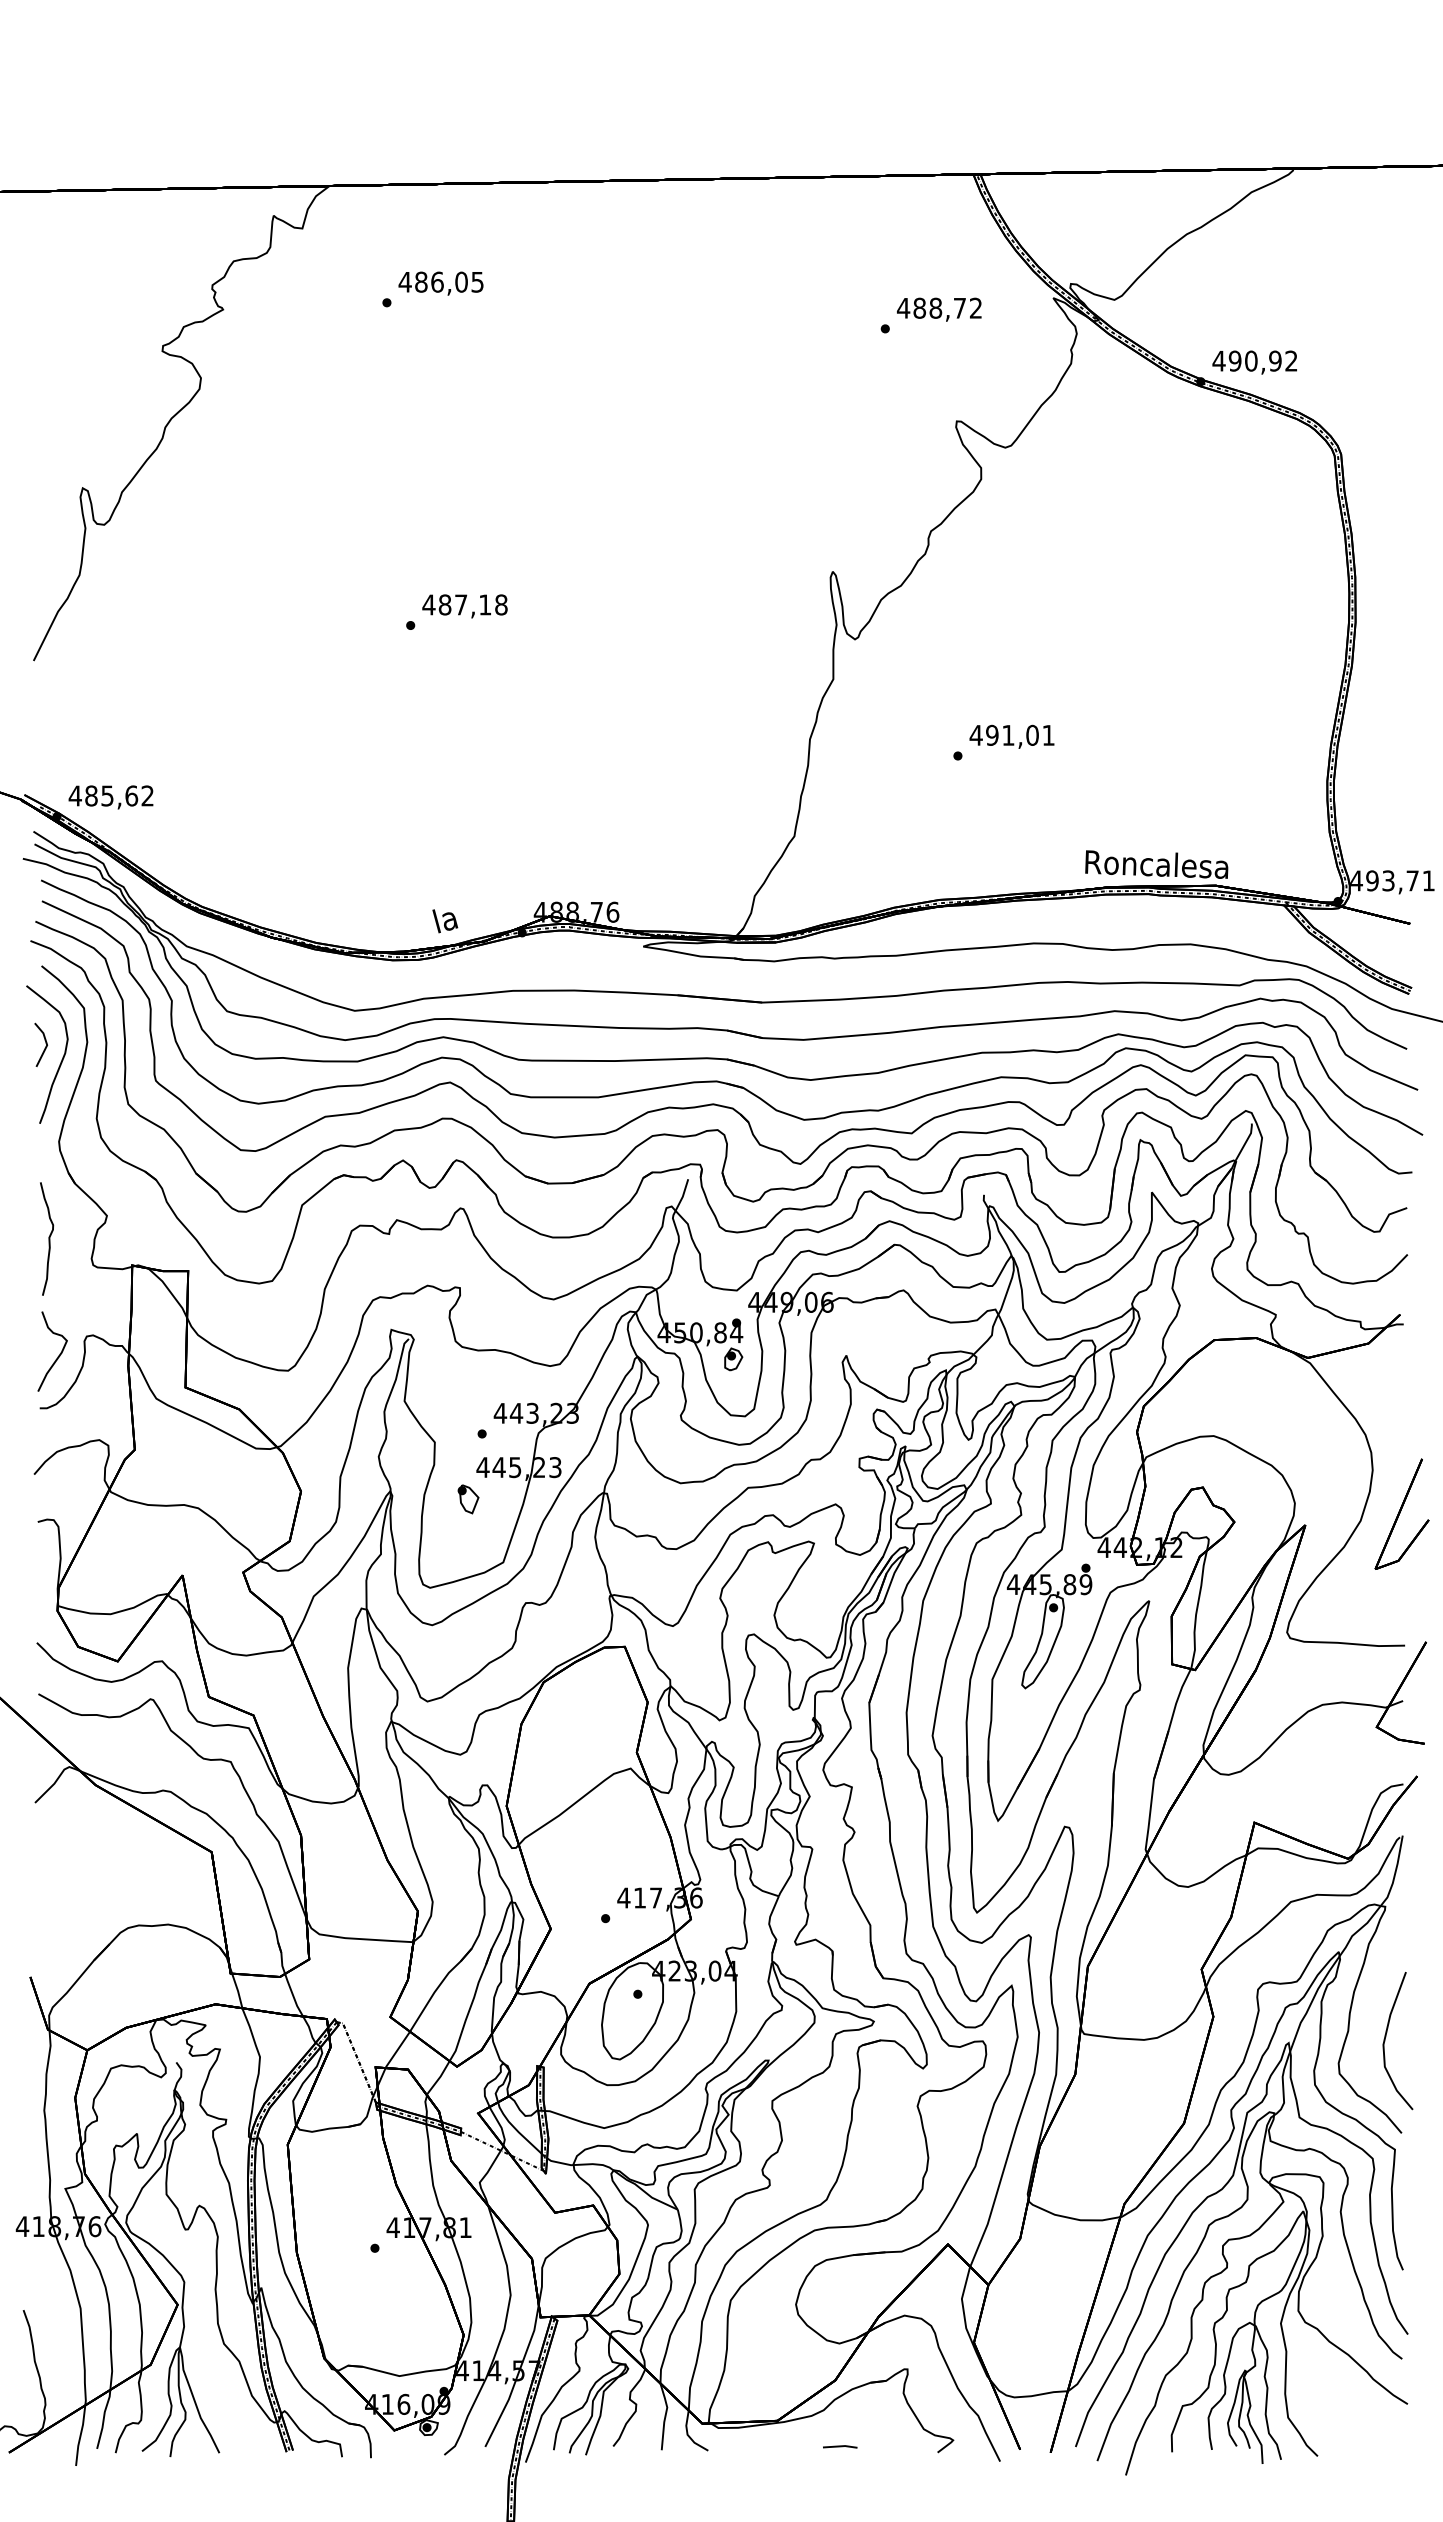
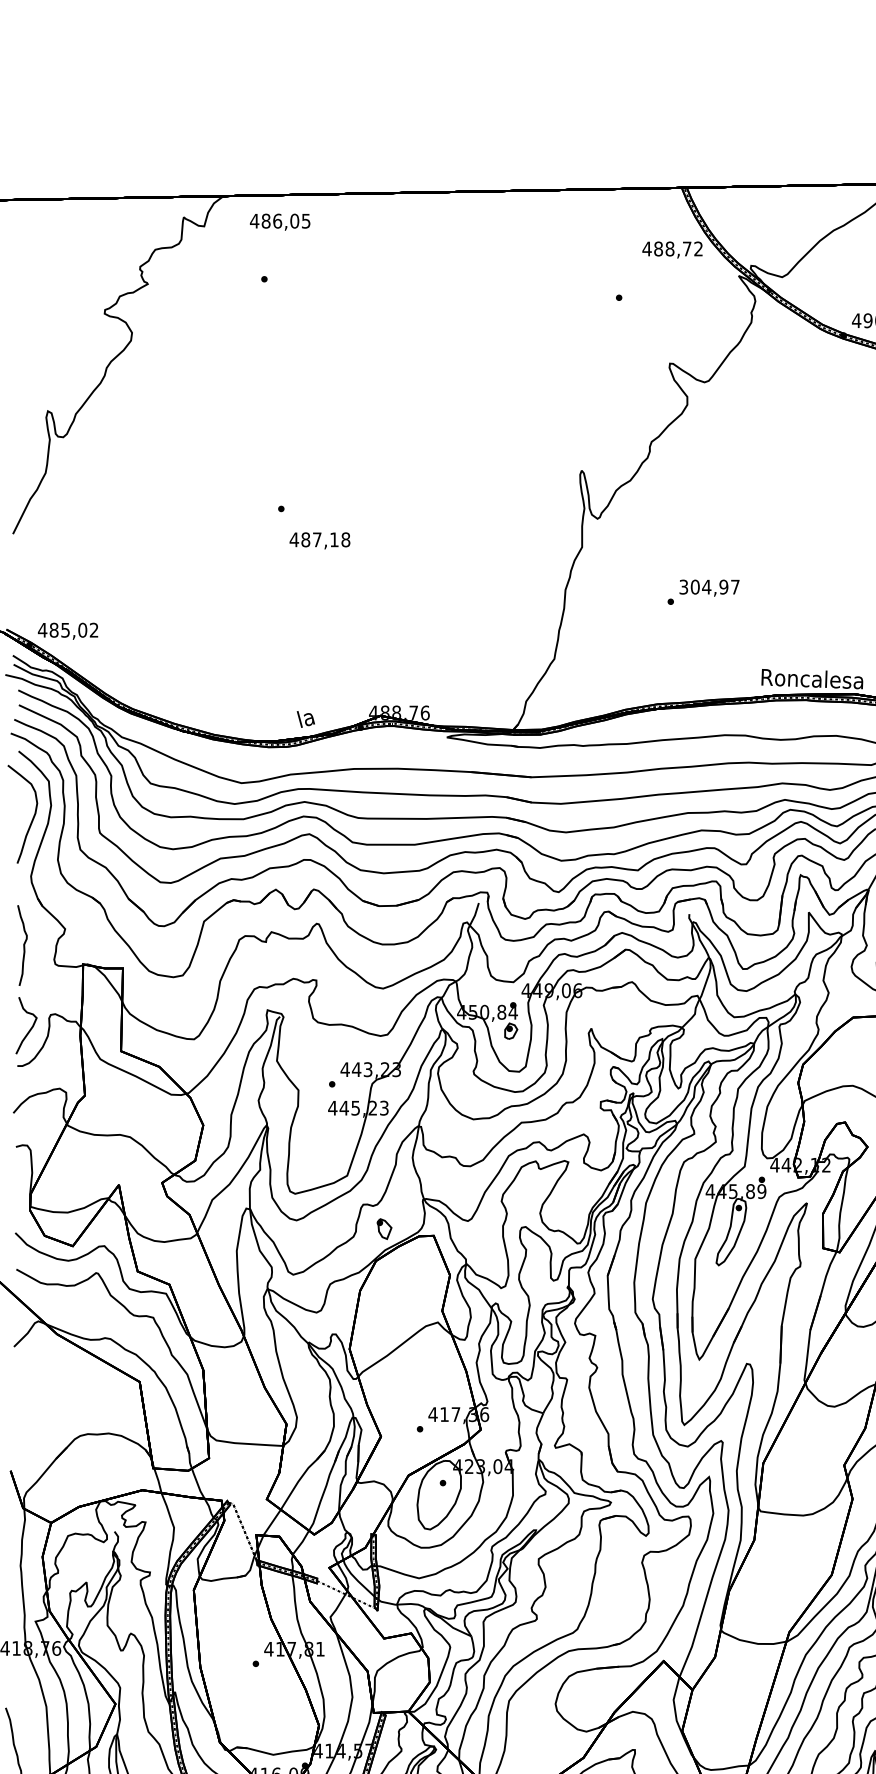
text: (440, 283) -> (279, 222), moved
text: (939, 309) -> (672, 249), moved
text: (464, 606) -> (319, 540), moved
text: (1011, 734) -> (708, 586), 491,01 -> 304,97
text: (131, 795) -> (82, 629), 485,62 -> 485,02
line: (45, 1043) -> (21, 806), removed
part: (468, 1499) -> (384, 1229), moved

